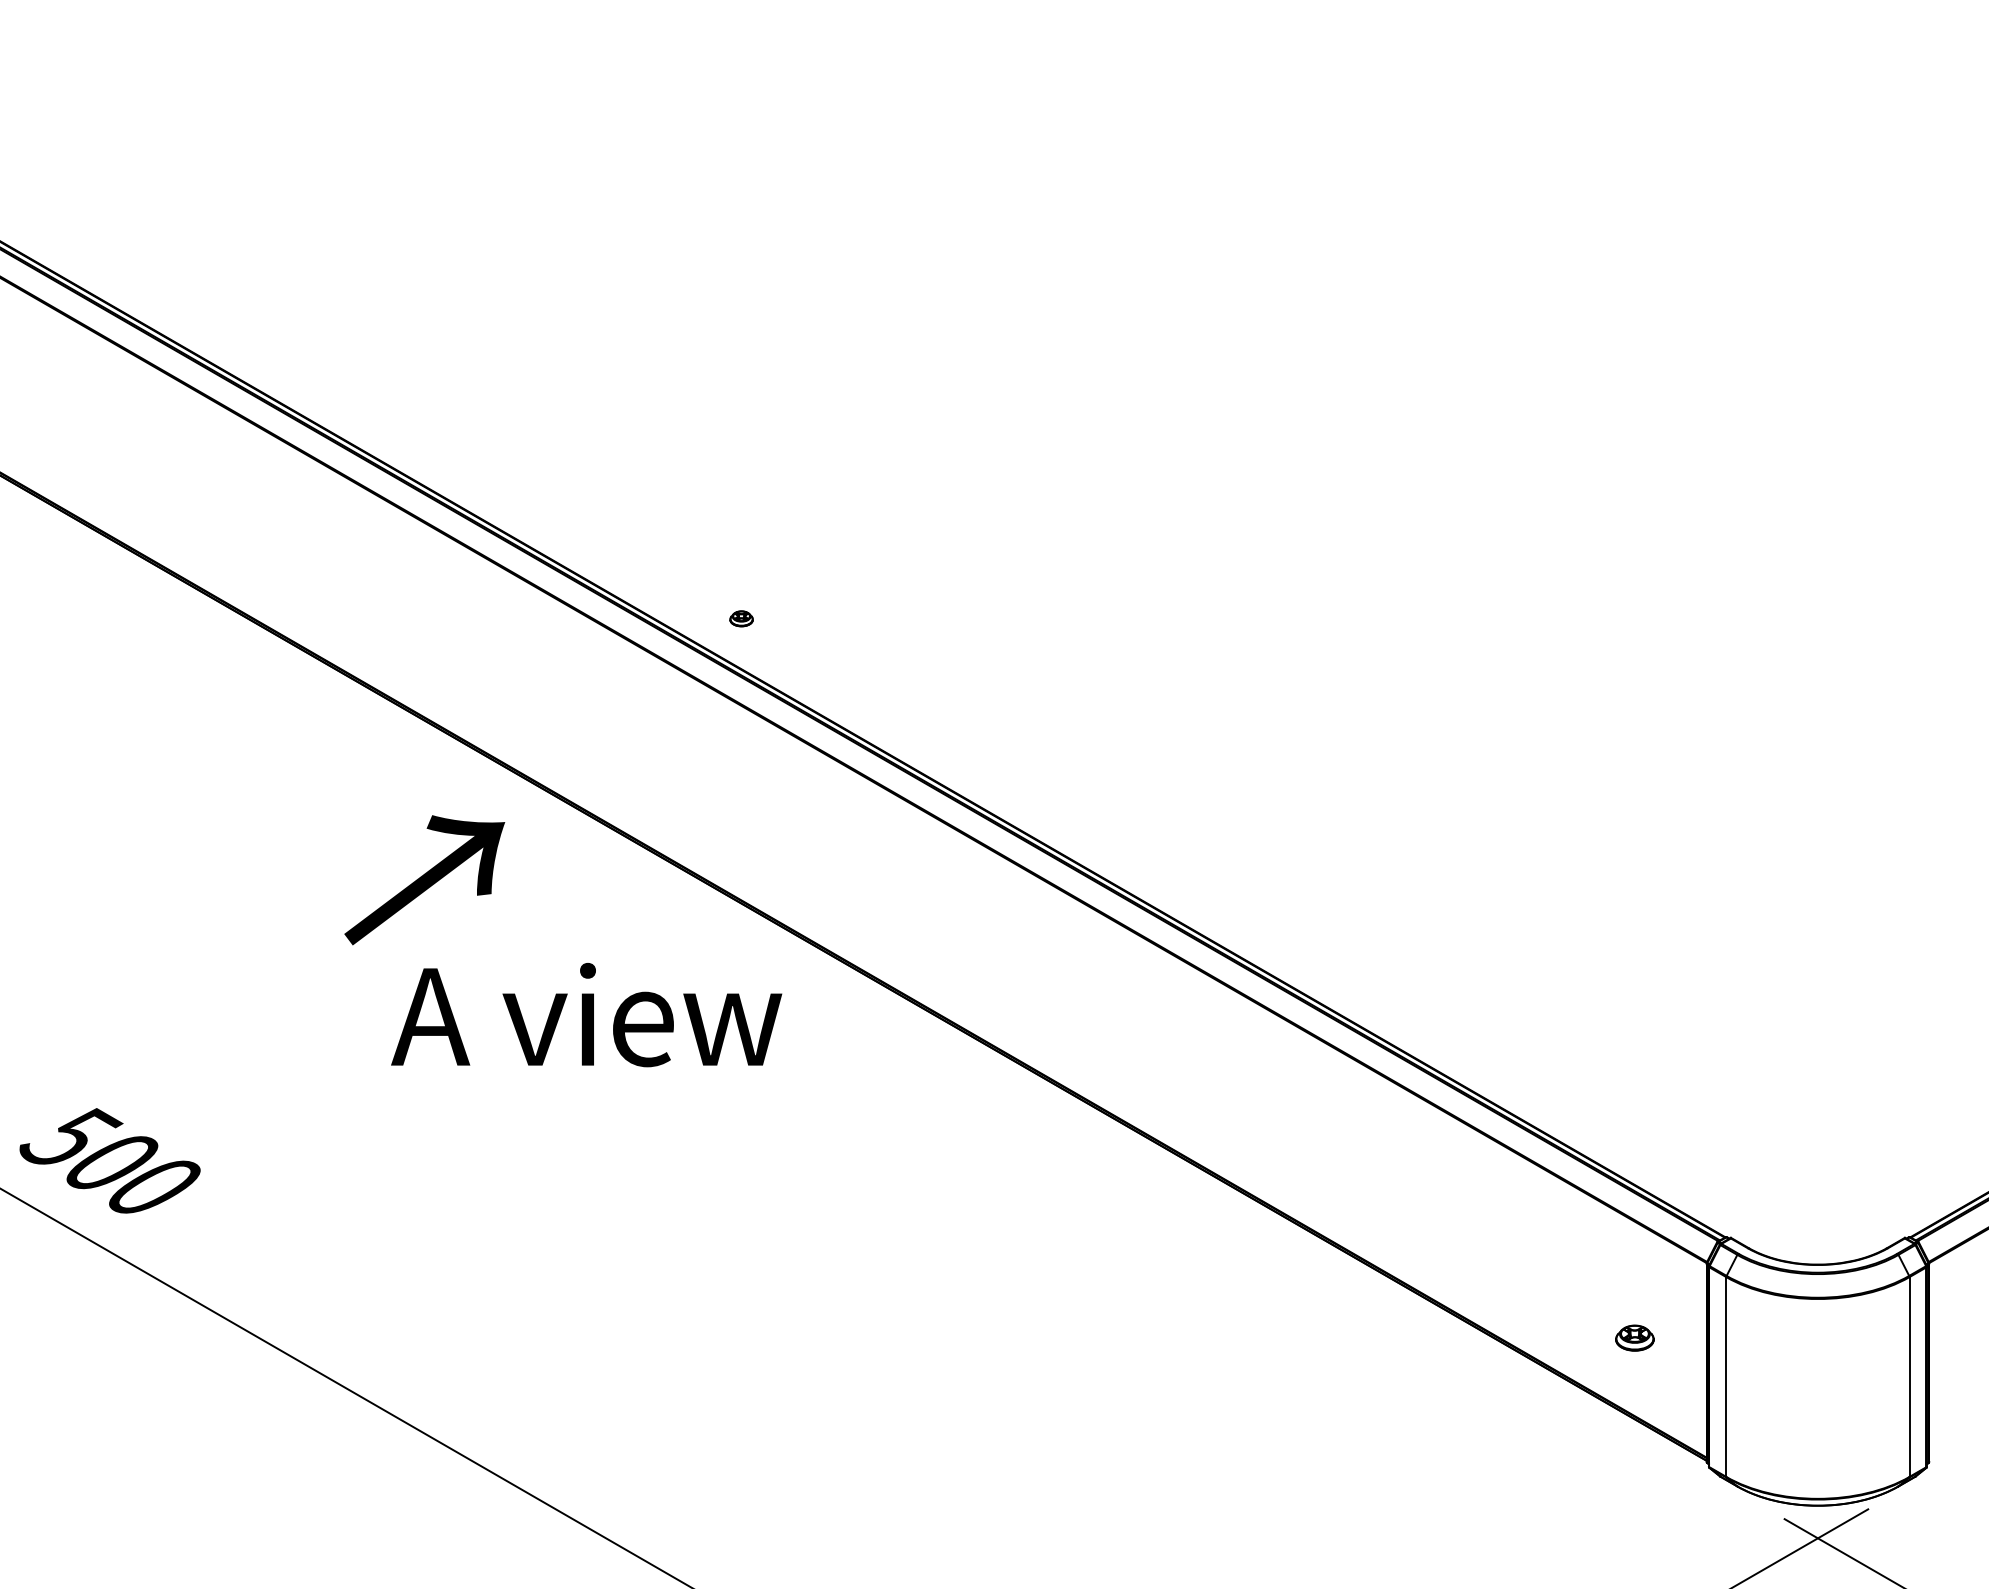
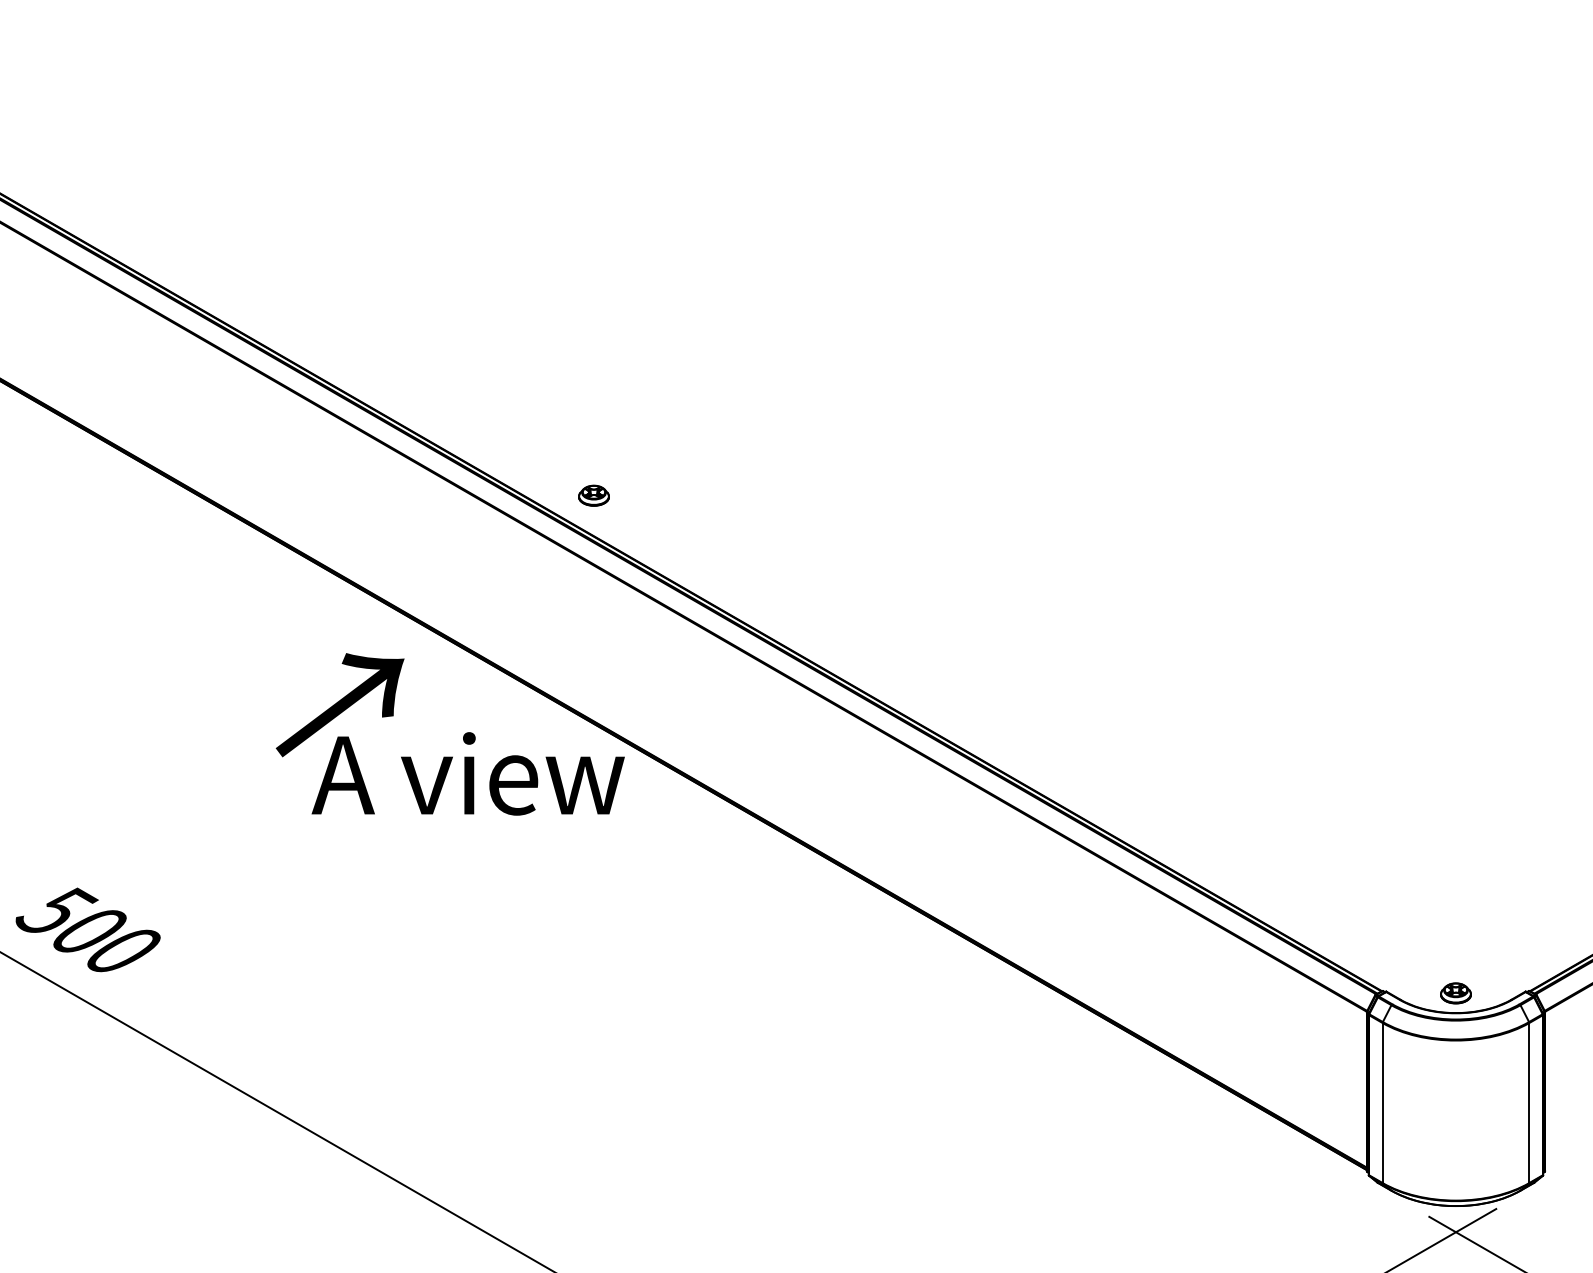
part: (741, 618) -> (593, 495), size x1.67
text: (586, 1015) -> (468, 774), moved
part: (1634, 1337) -> (1455, 992), moved

